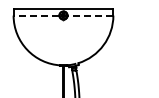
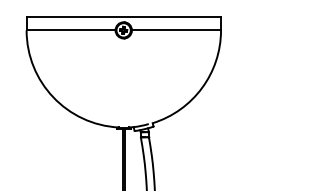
line: (36, 15) -> (71, 30), dashed -> solid
line: (90, 15) -> (176, 30), dashed -> solid

